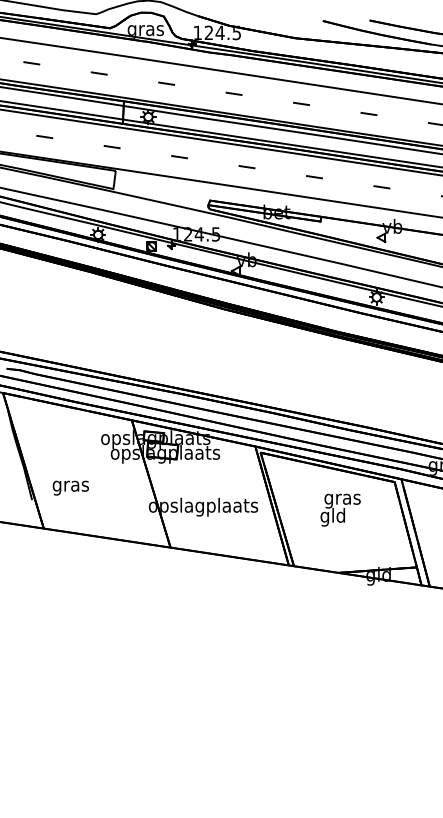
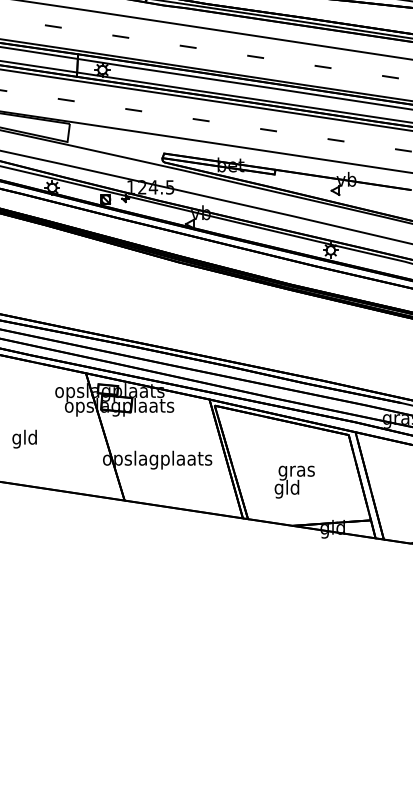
text: (70, 485) -> (24, 438), gras -> gld
text: (340, 509) -> (294, 481), moved

